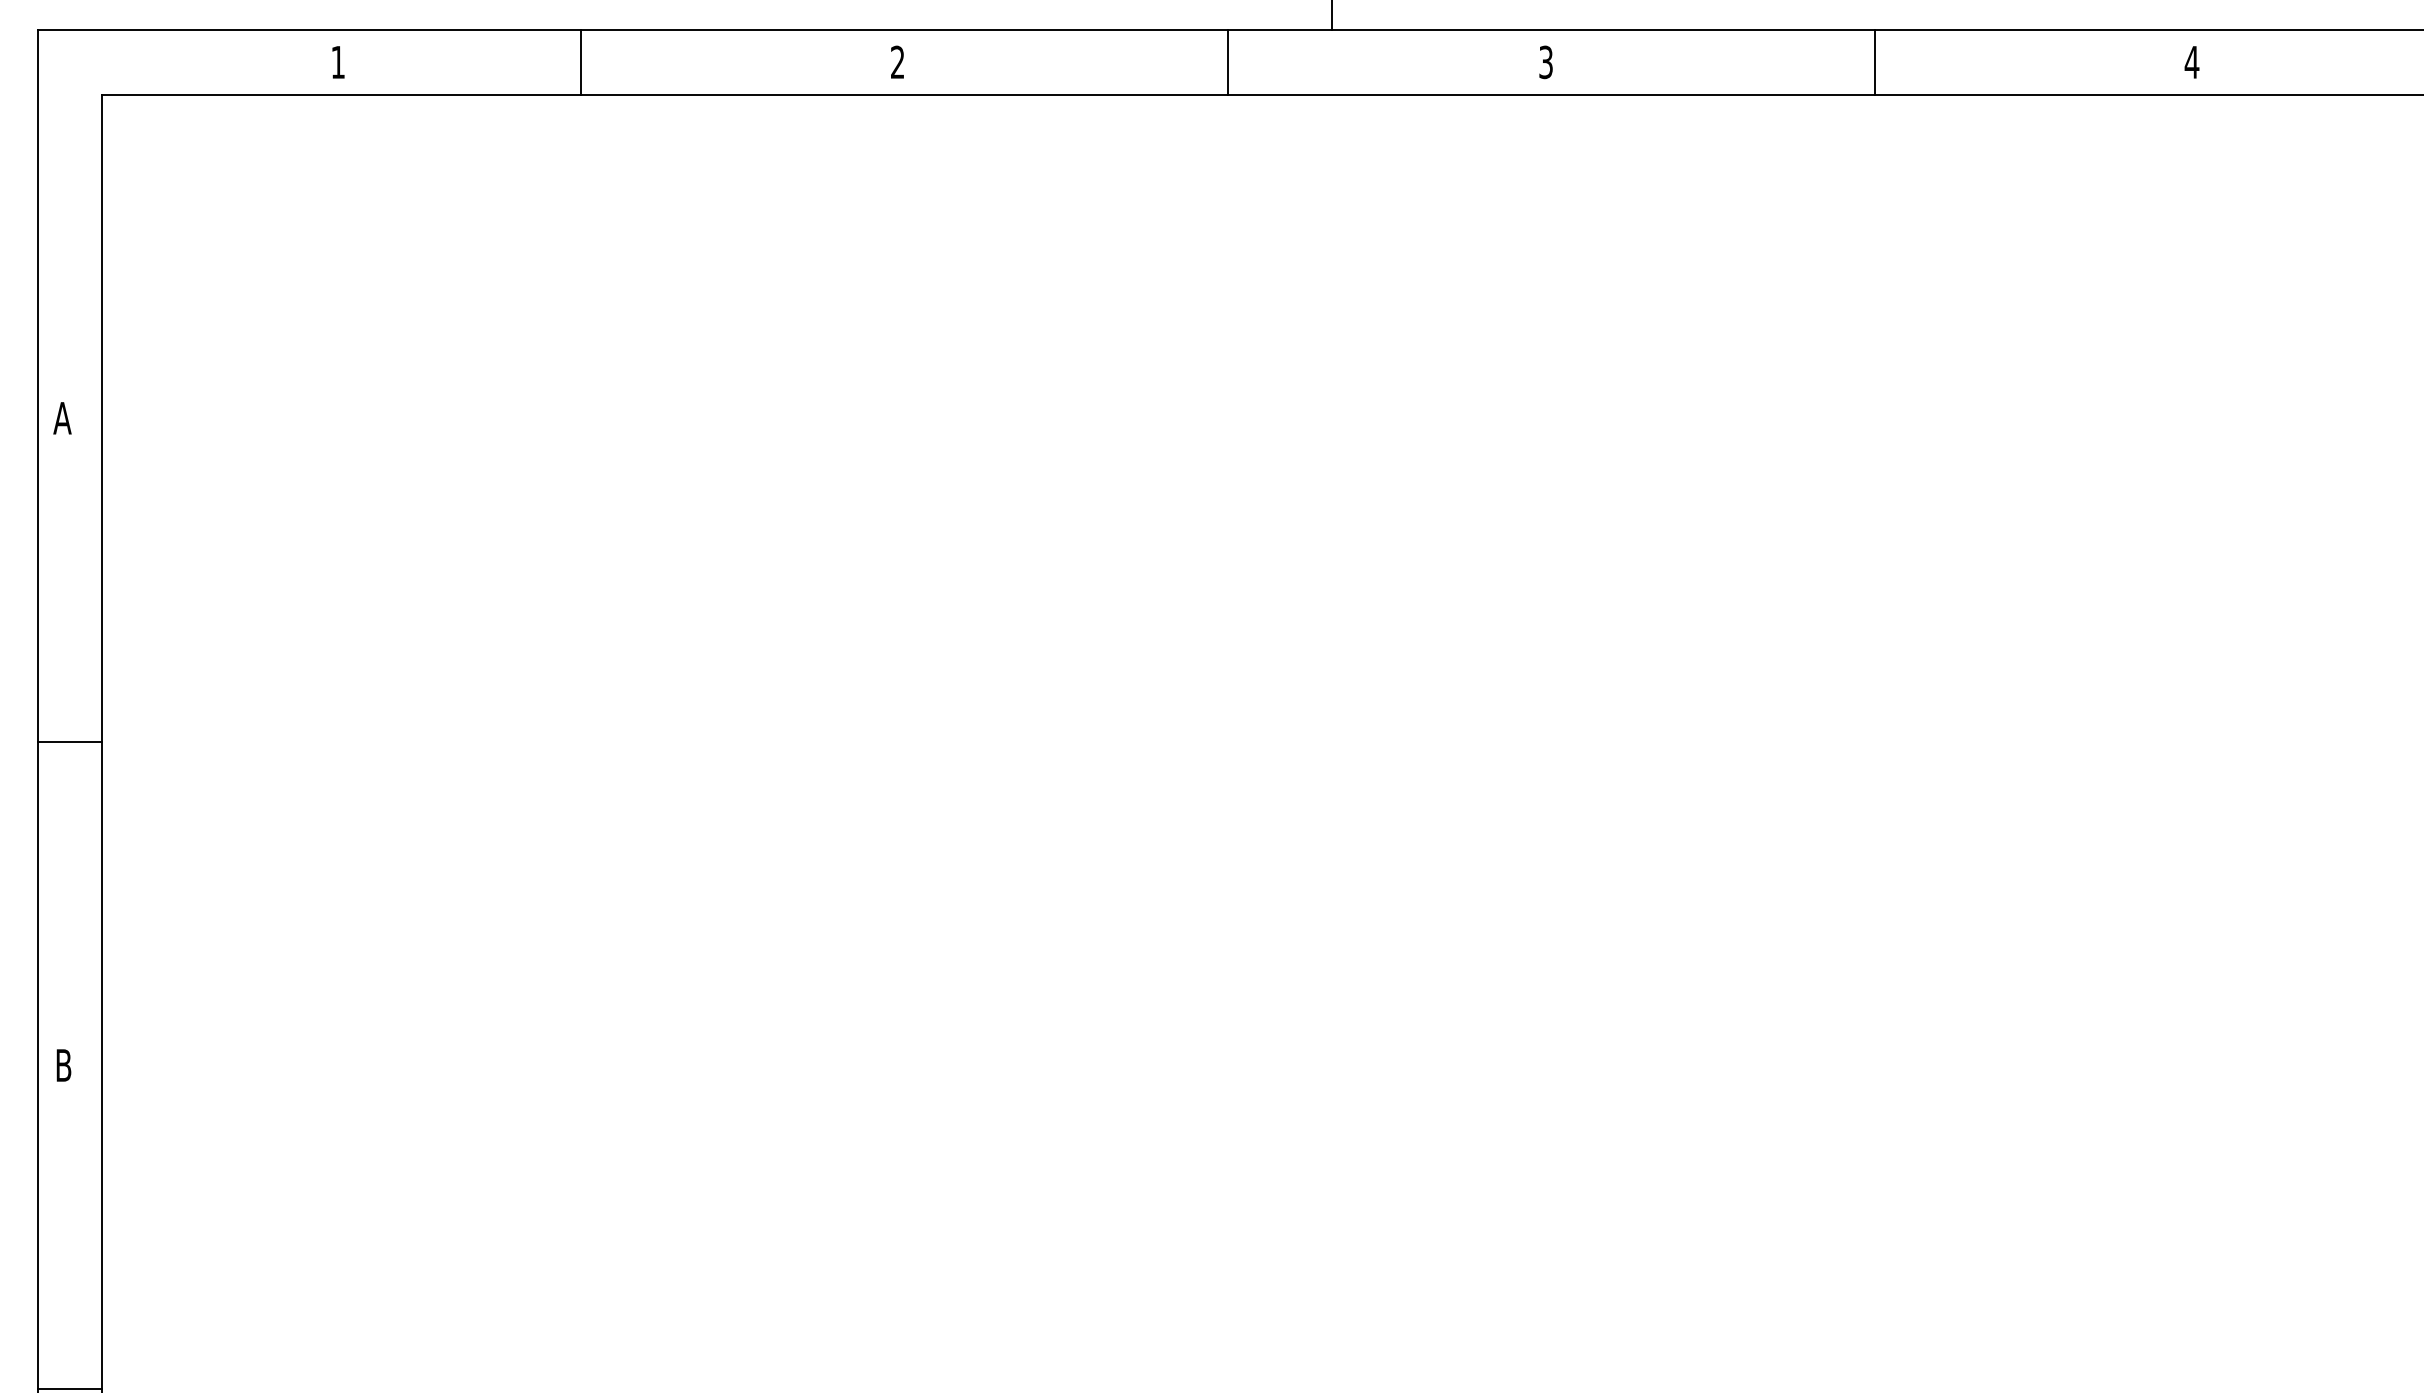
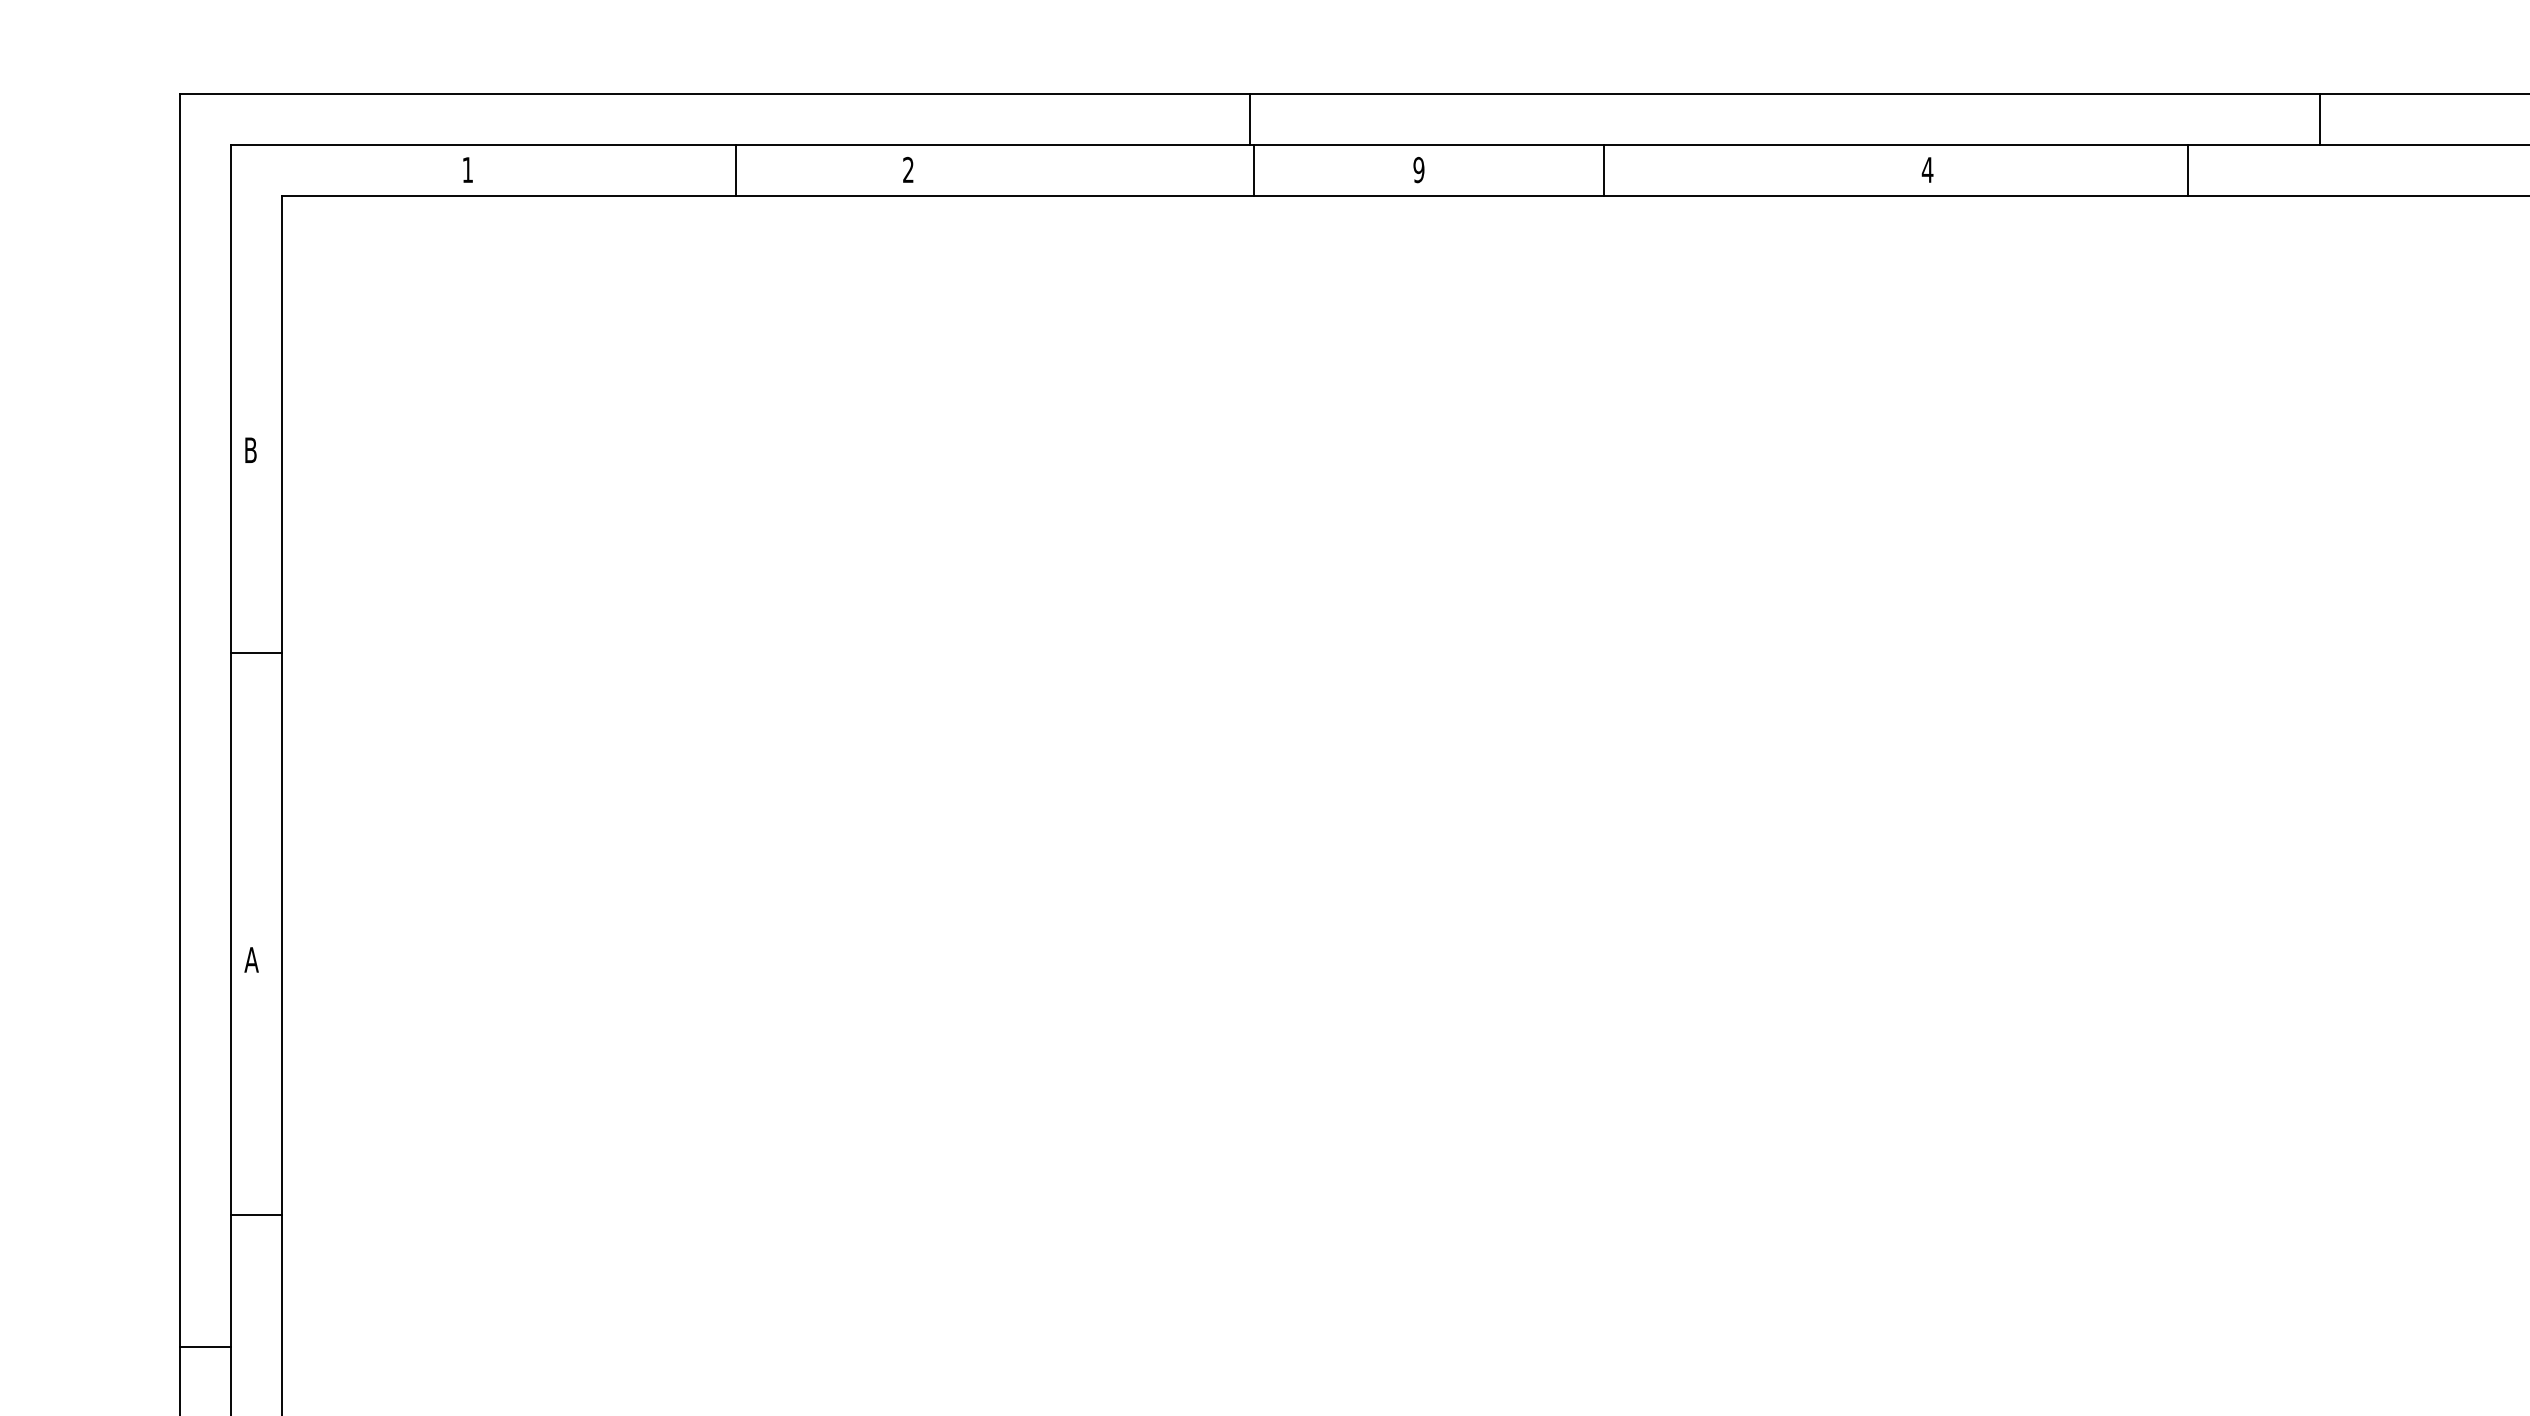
line: (581, 61) -> (736, 169), moved
line: (1227, 61) -> (1253, 169), moved
text: (1545, 61) -> (1418, 169), 3 -> 9
line: (1875, 61) -> (1604, 169), moved
text: (62, 417) -> (250, 449), A -> B
line: (69, 742) -> (256, 653), moved
text: (63, 1064) -> (251, 959), B -> A

